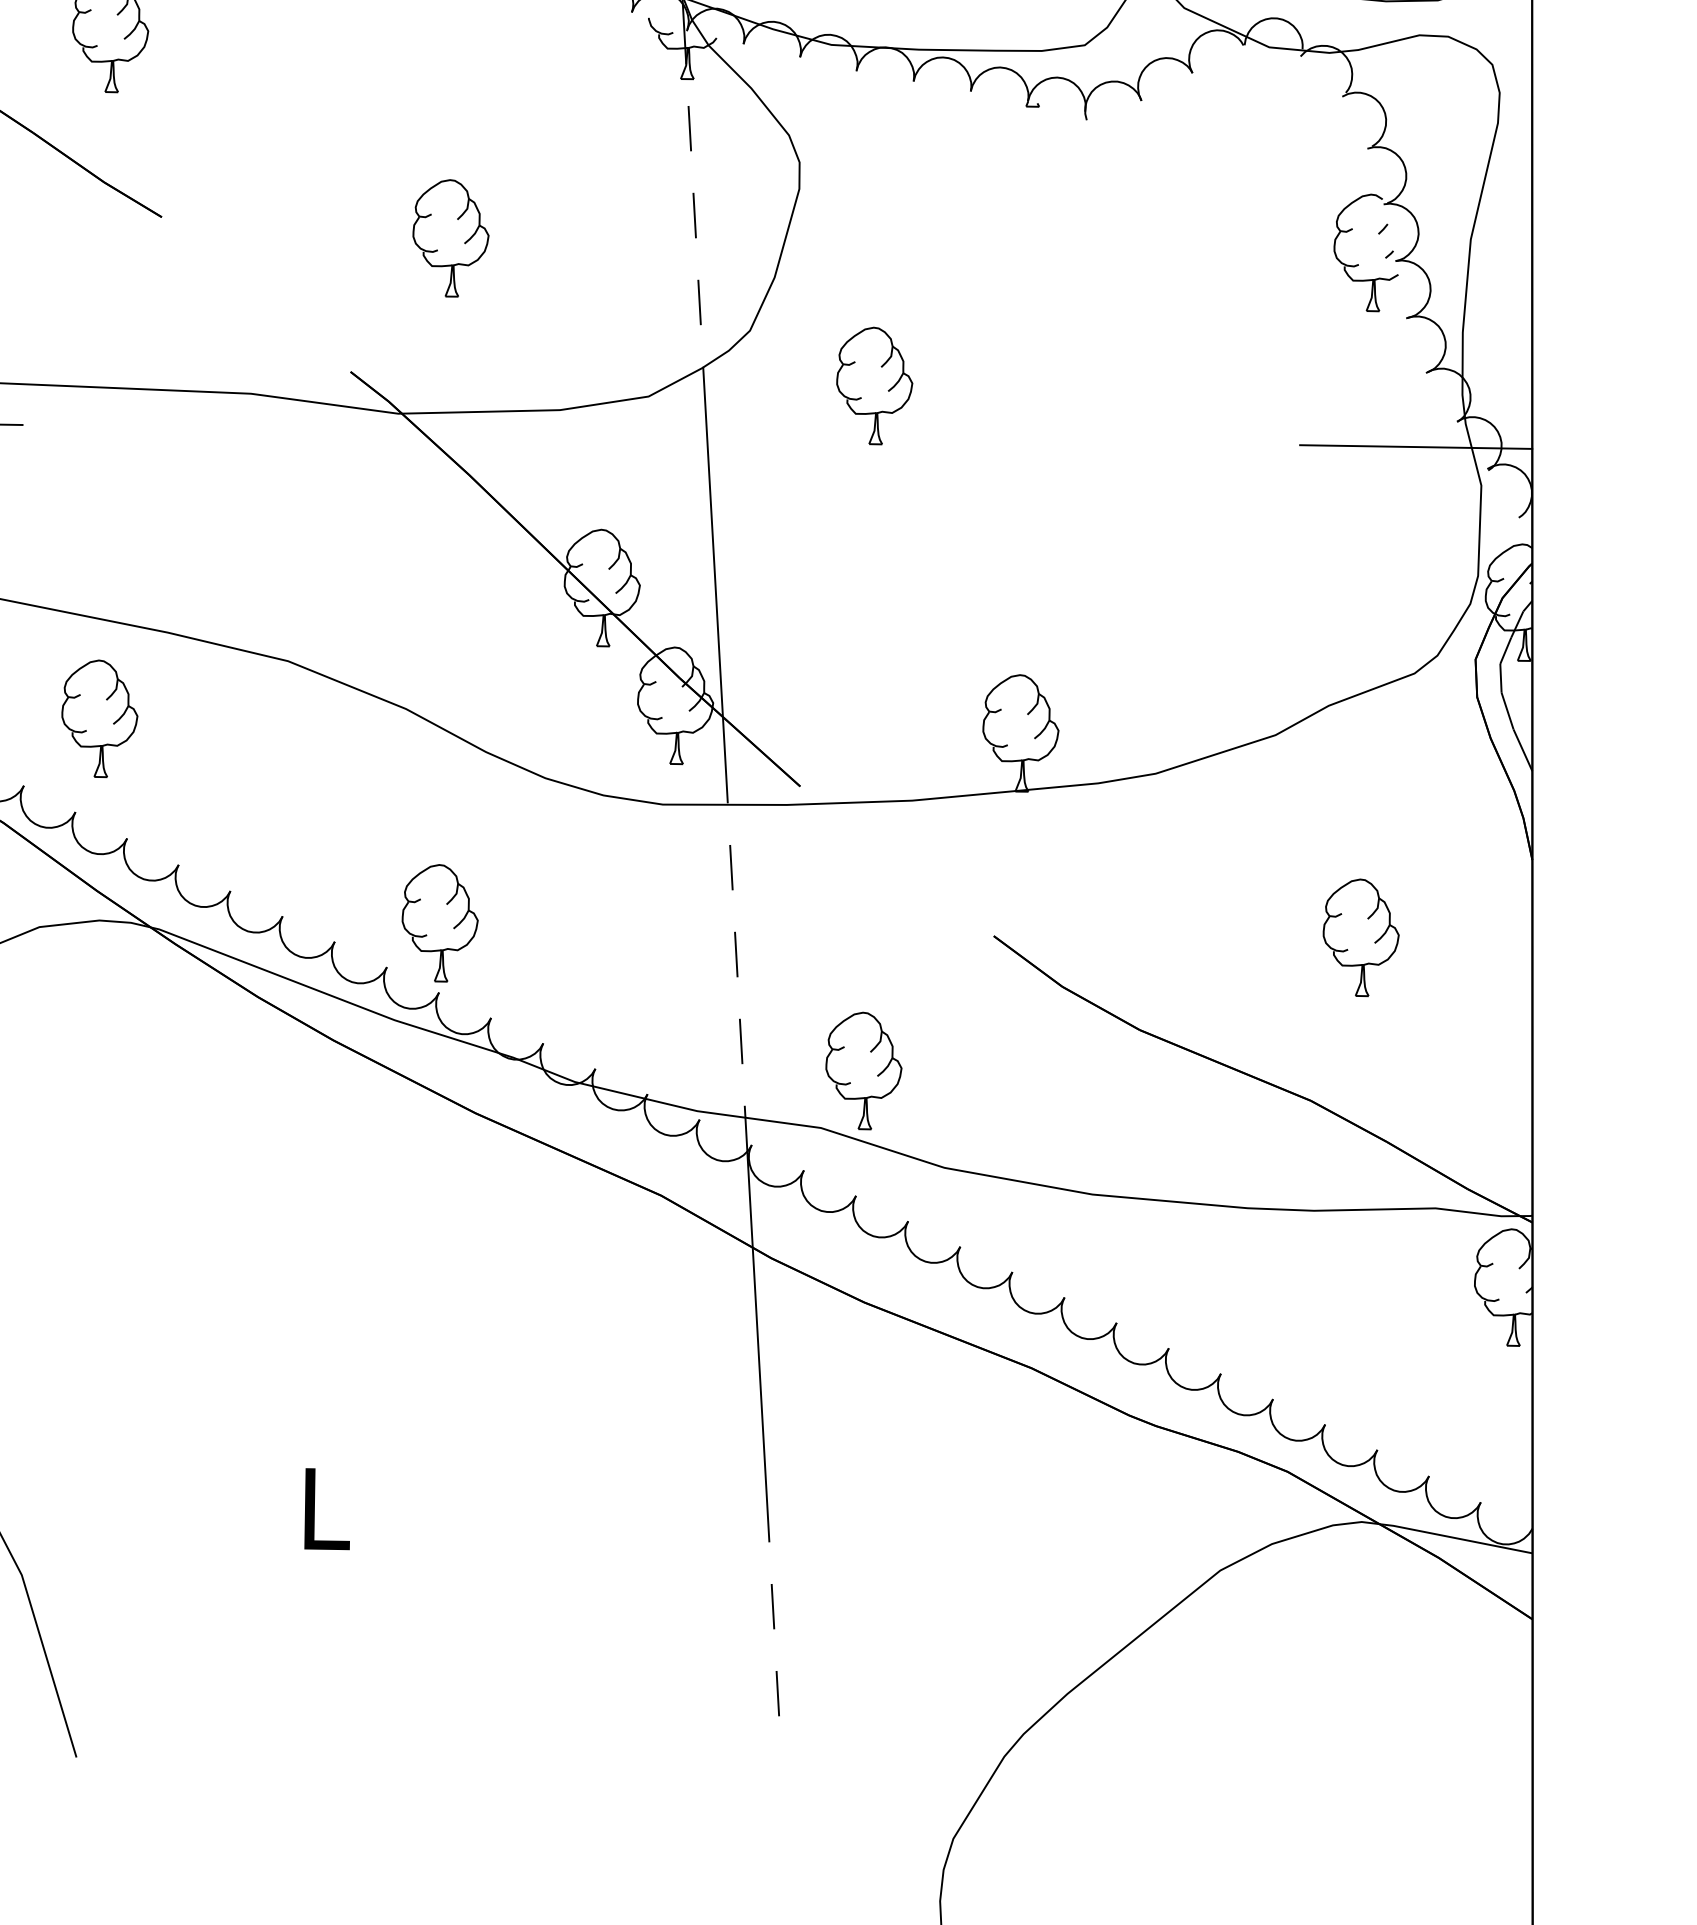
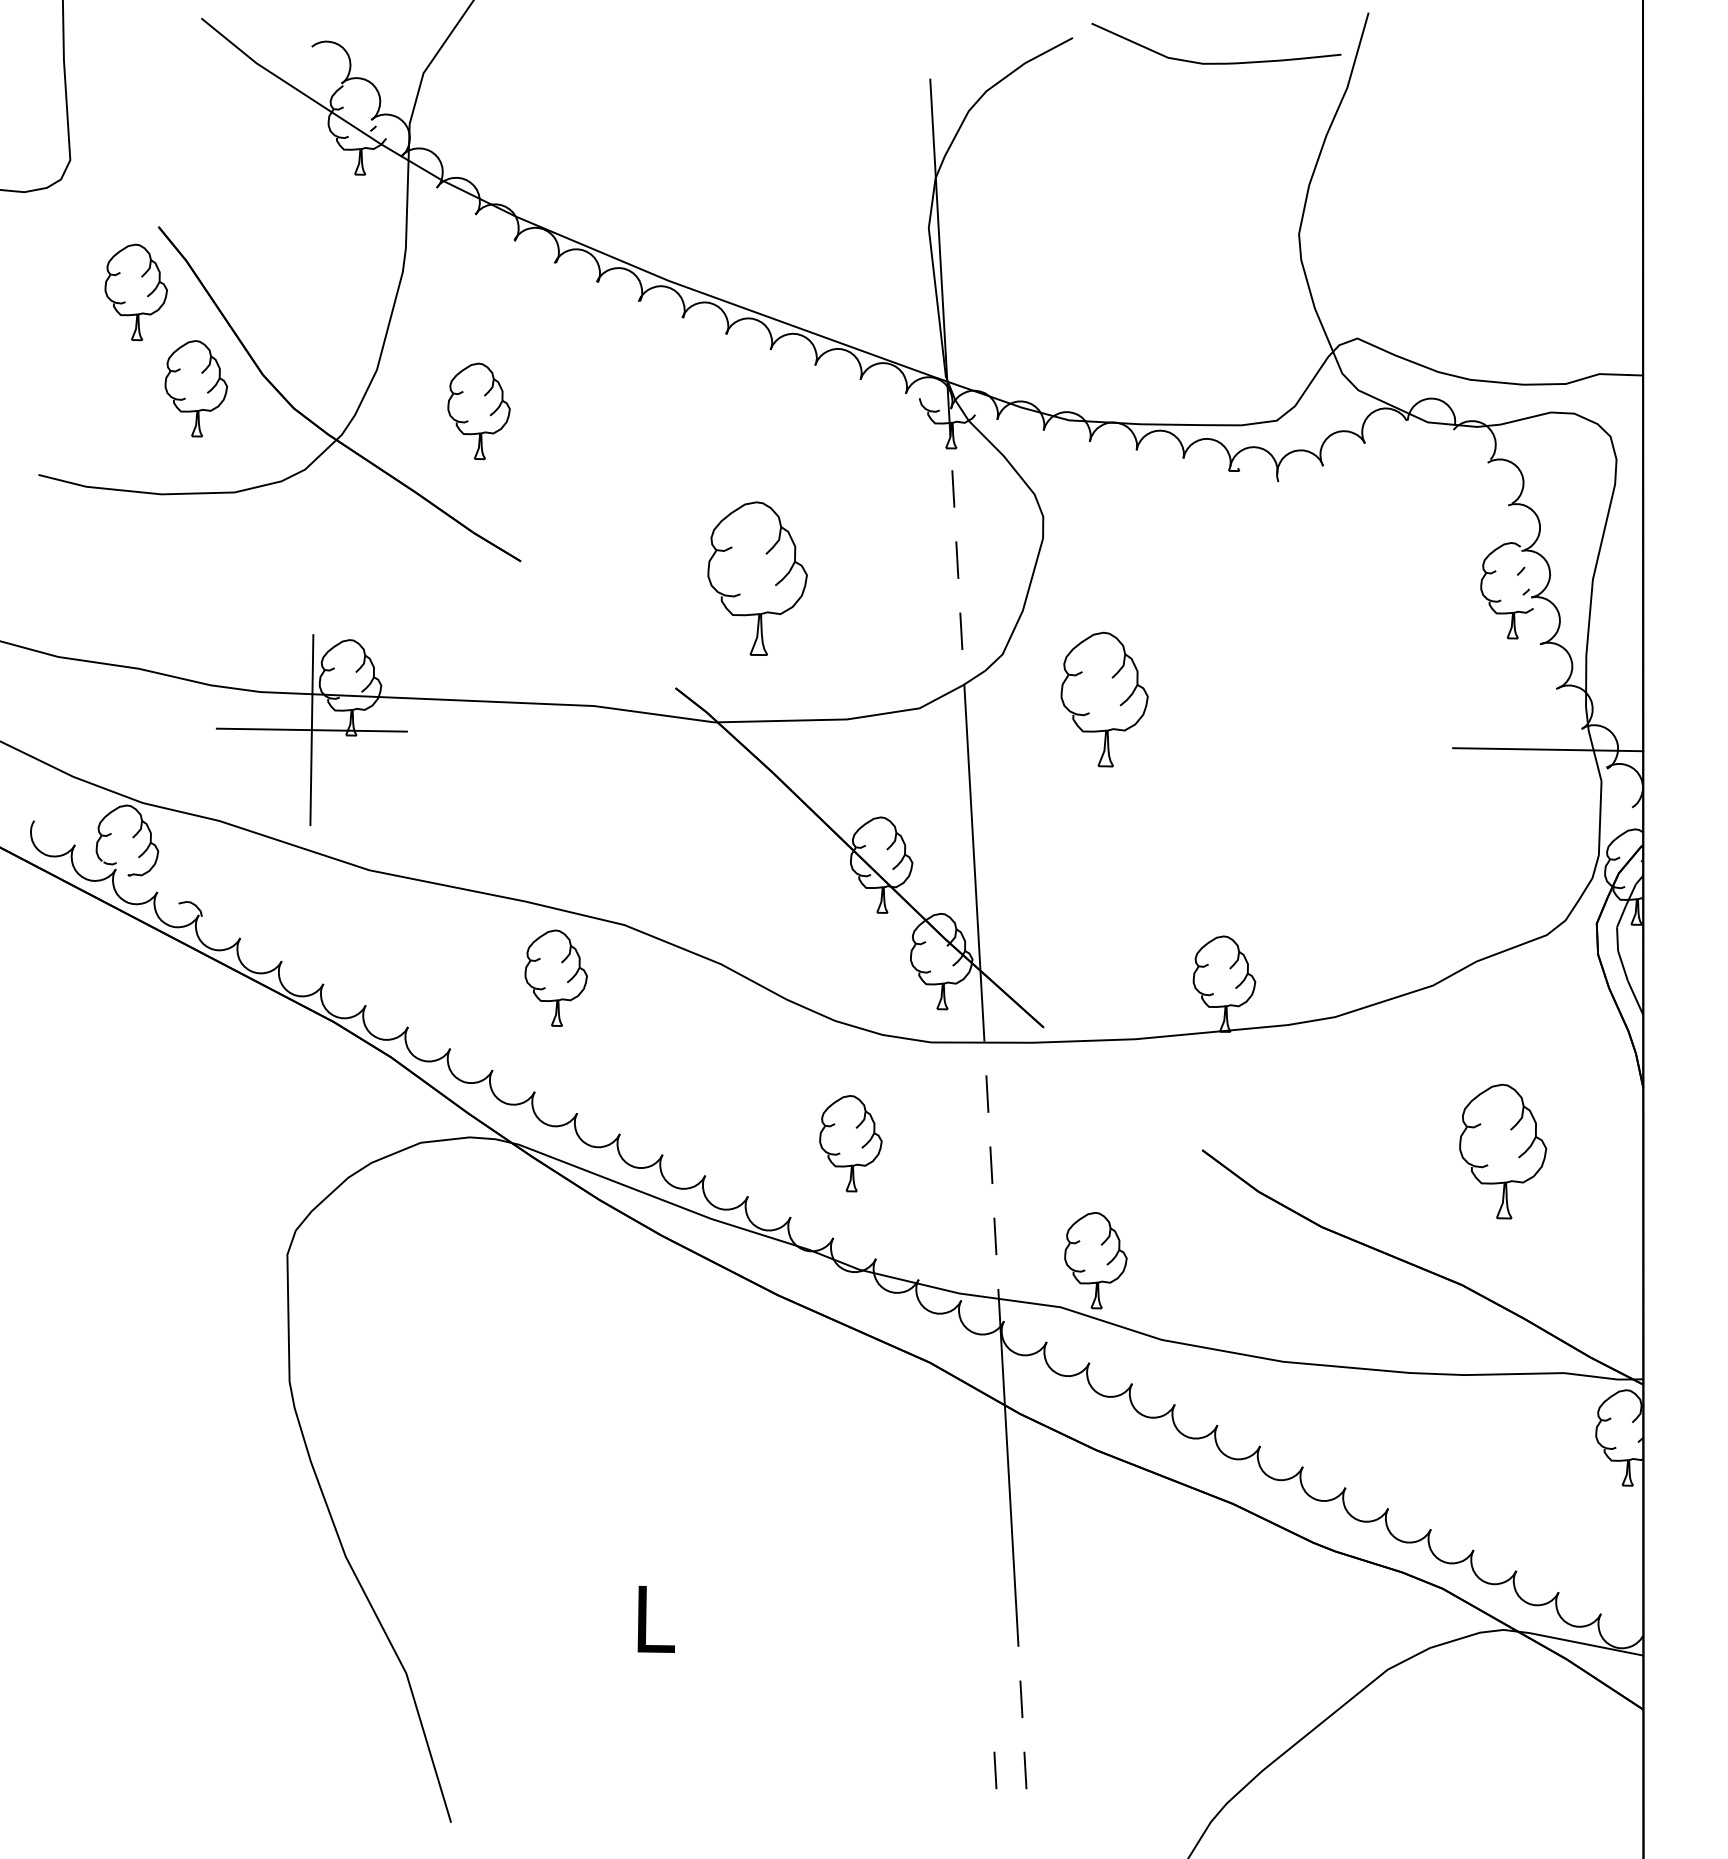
part: (450, 237) -> (757, 578), size x1.6
part: (874, 385) -> (1104, 699), size x1.4
part: (98, 717) -> (555, 977), moved
part: (439, 923) -> (850, 1143), moved
part: (1360, 937) -> (1502, 1151), size x1.4
line: (741, 1693) -> (995, 1770), added

